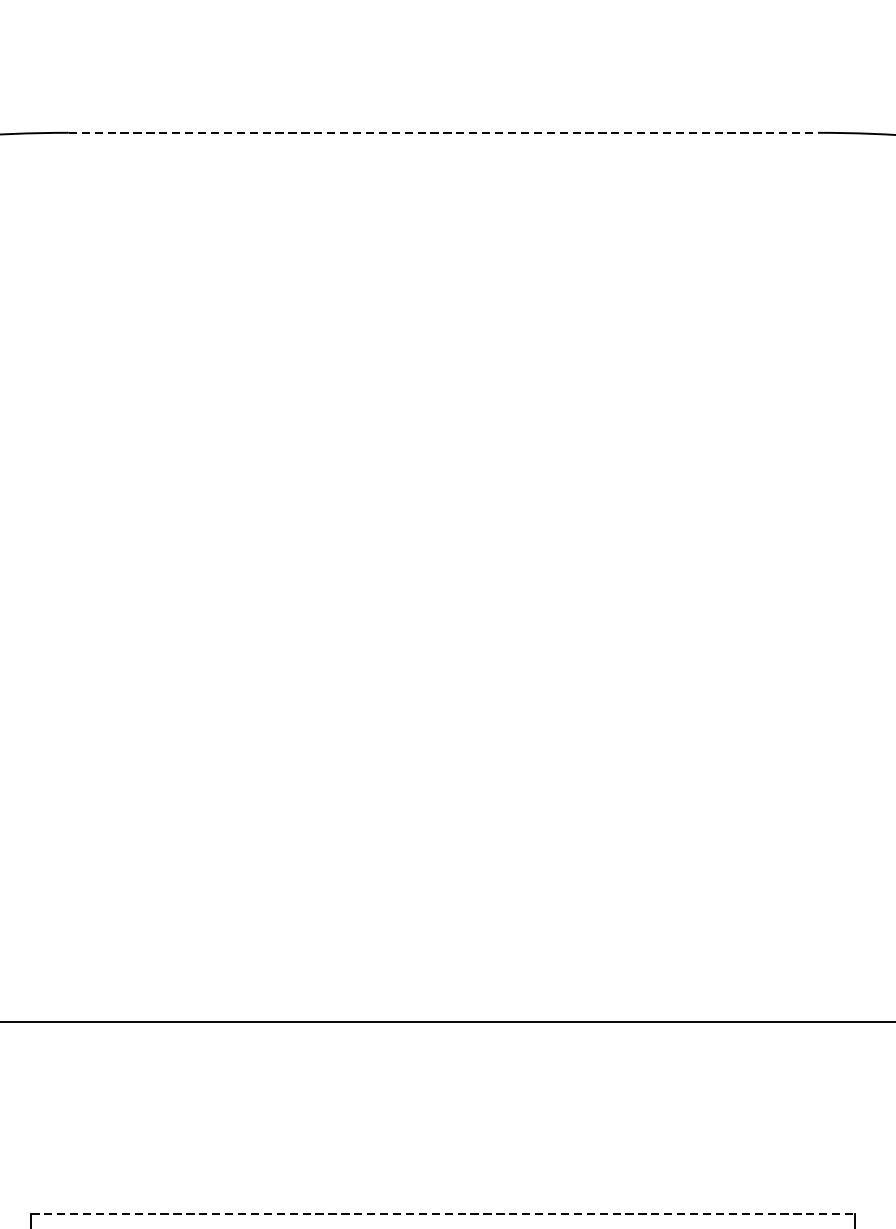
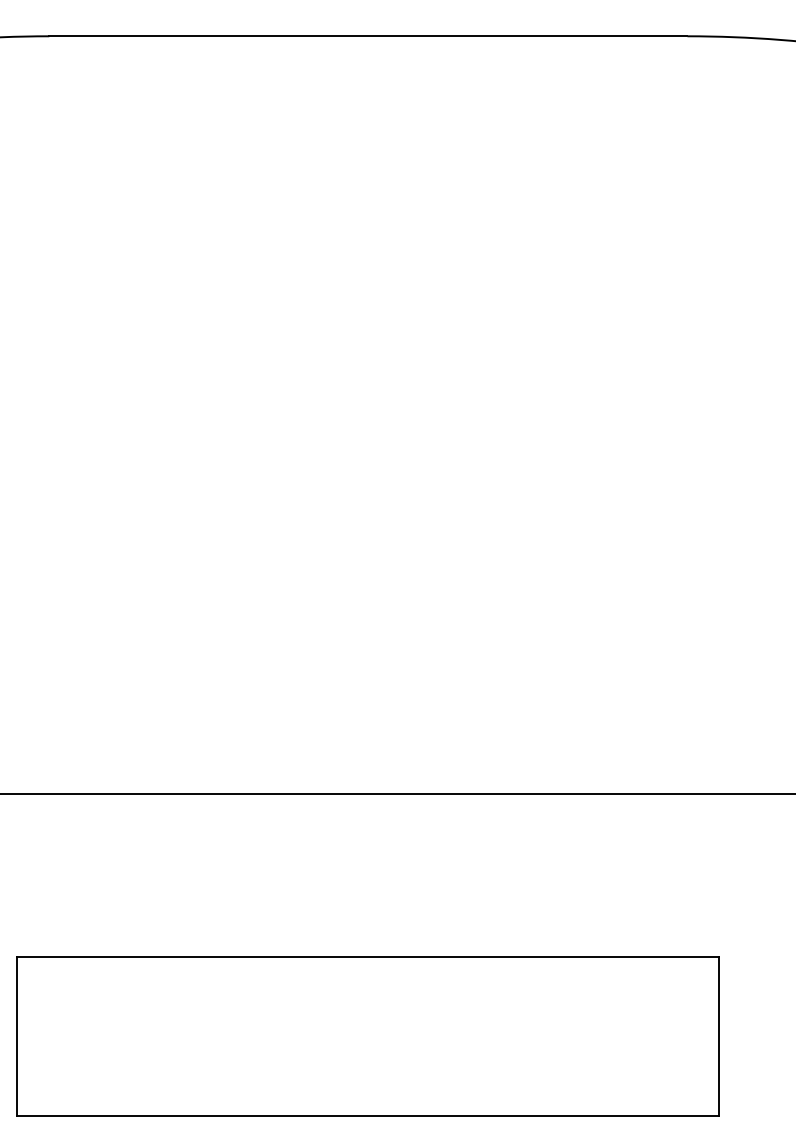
line: (443, 133) -> (368, 36), dashed -> solid
line: (443, 1213) -> (368, 956), dashed -> solid

